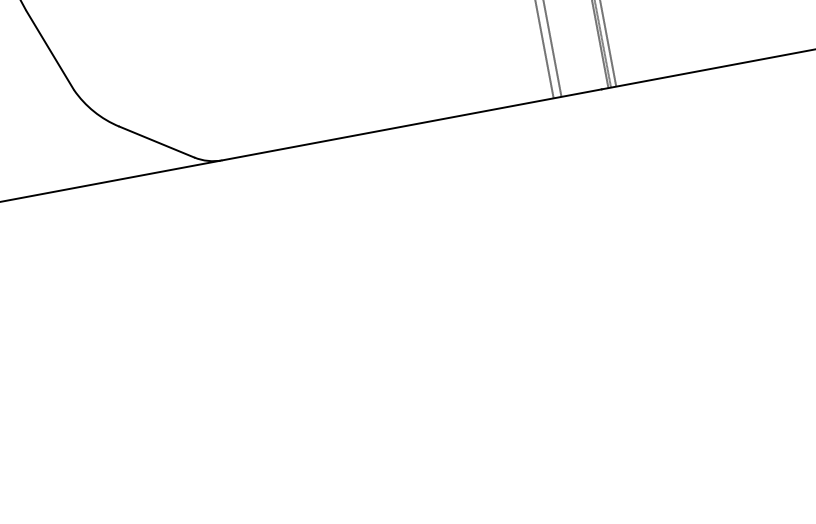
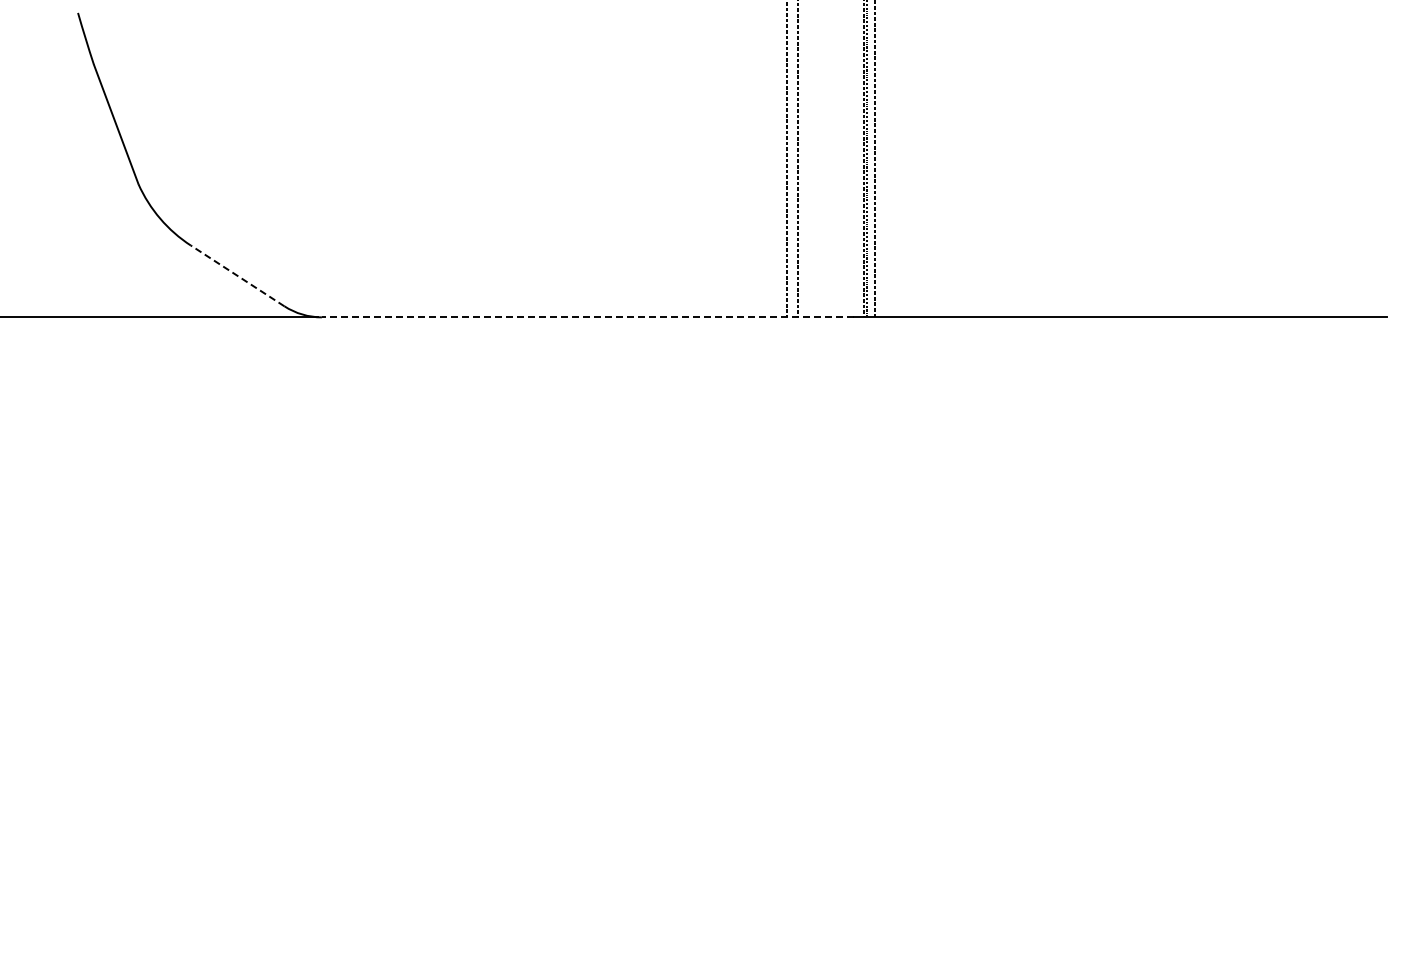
line: (411, 125) -> (587, 317), solid -> dashed
line: (156, 141) -> (237, 275), solid -> dashed

